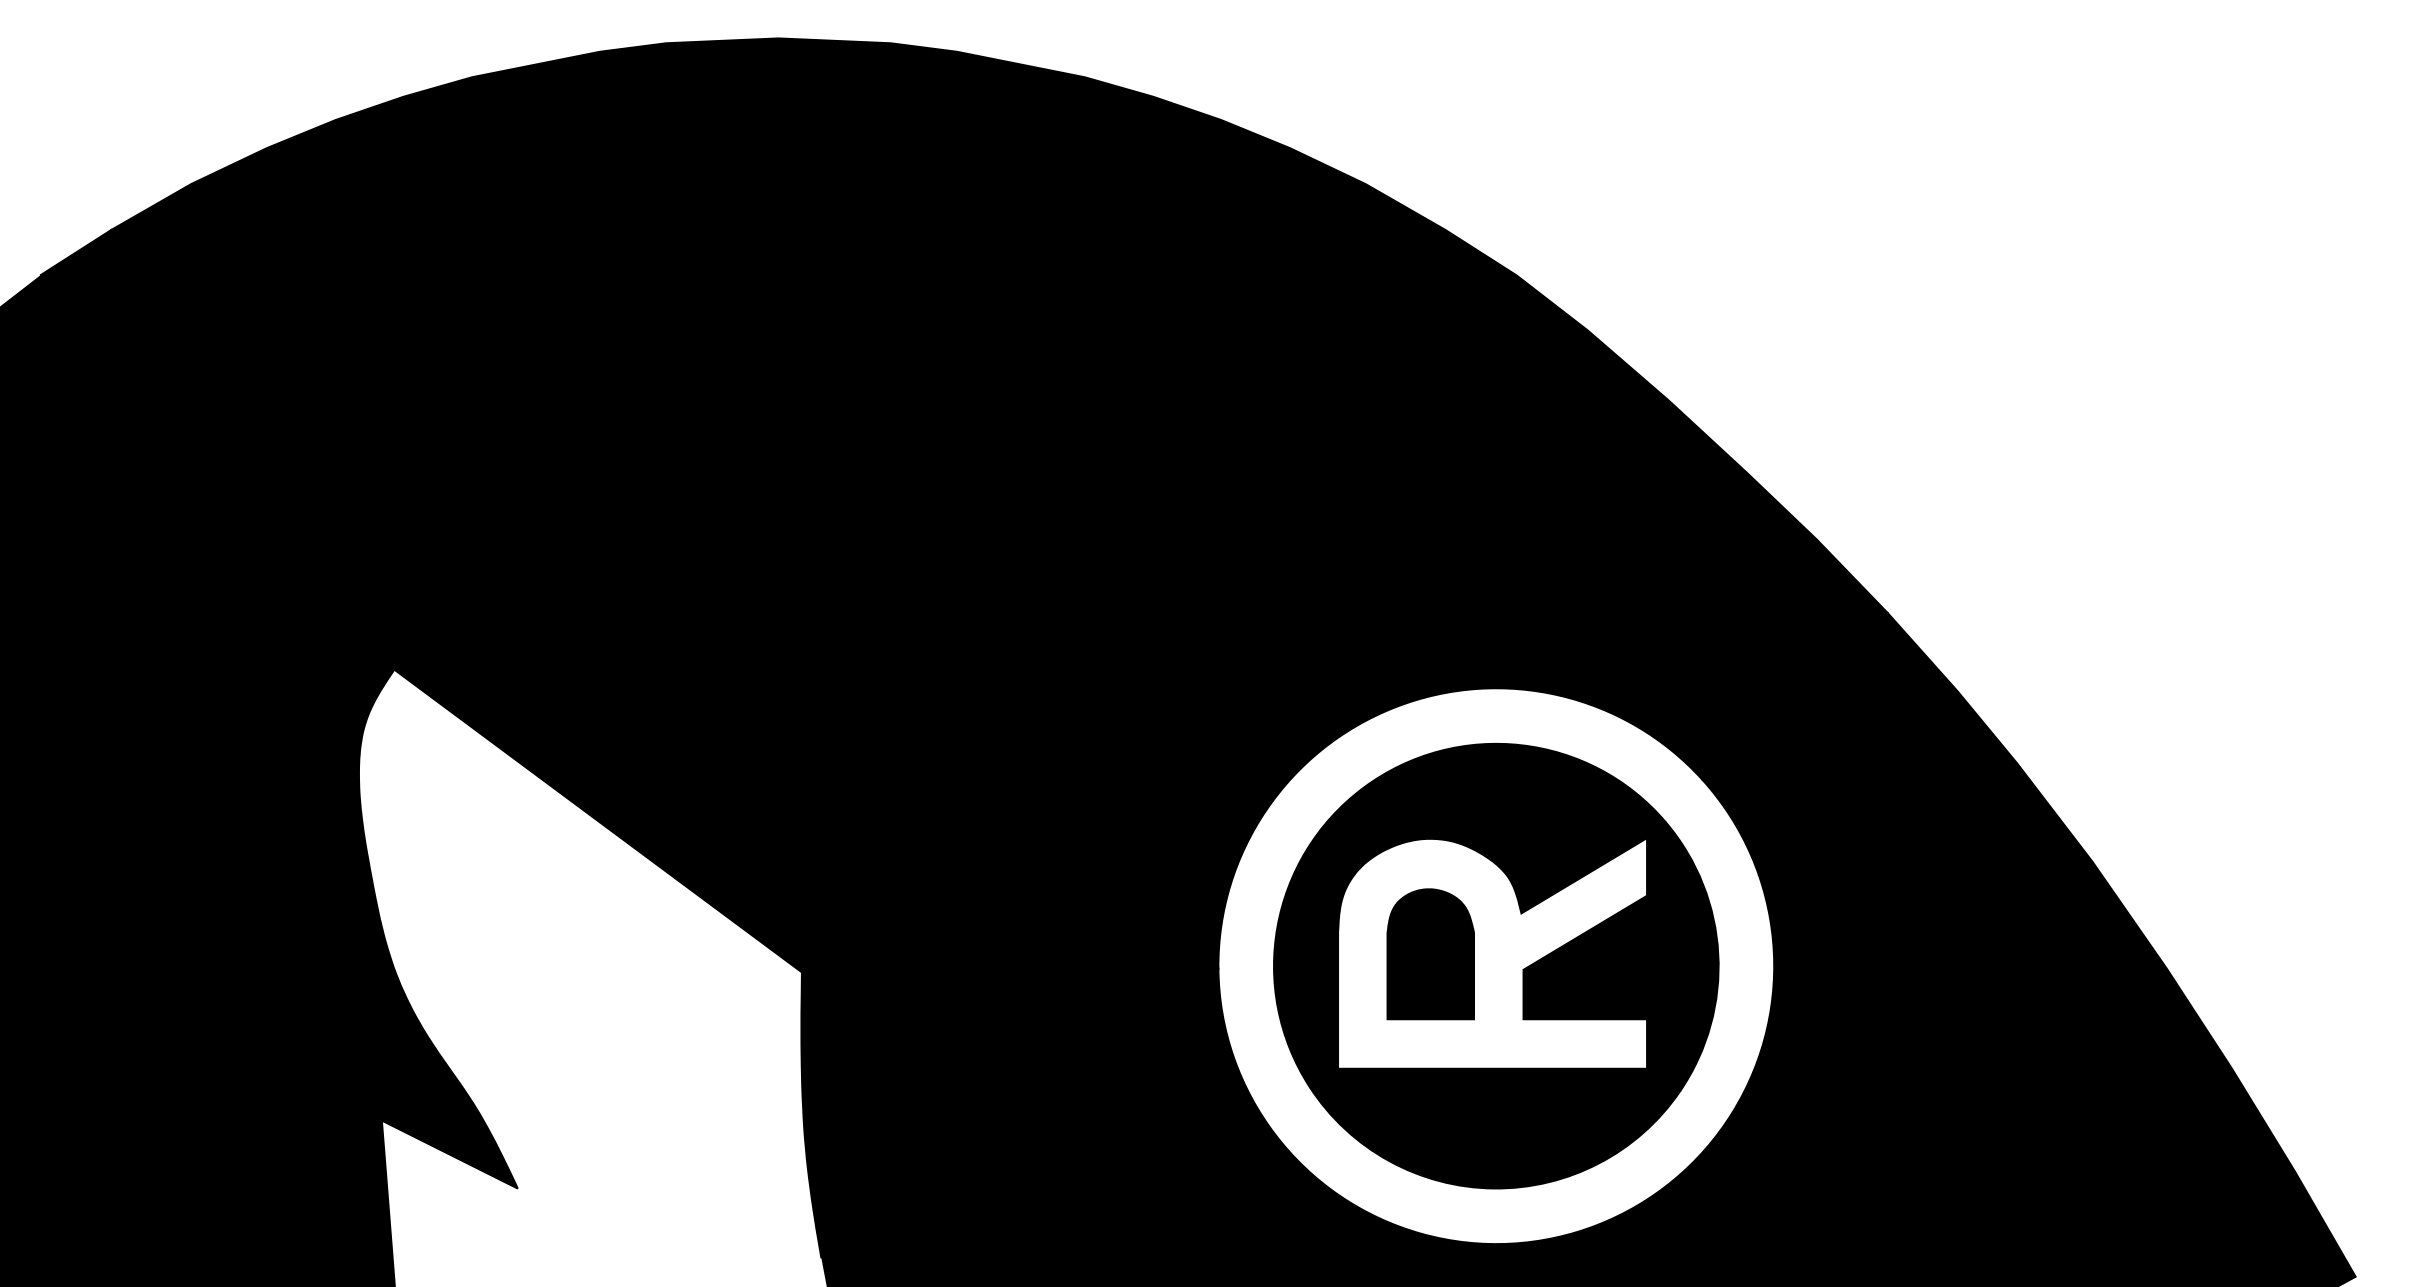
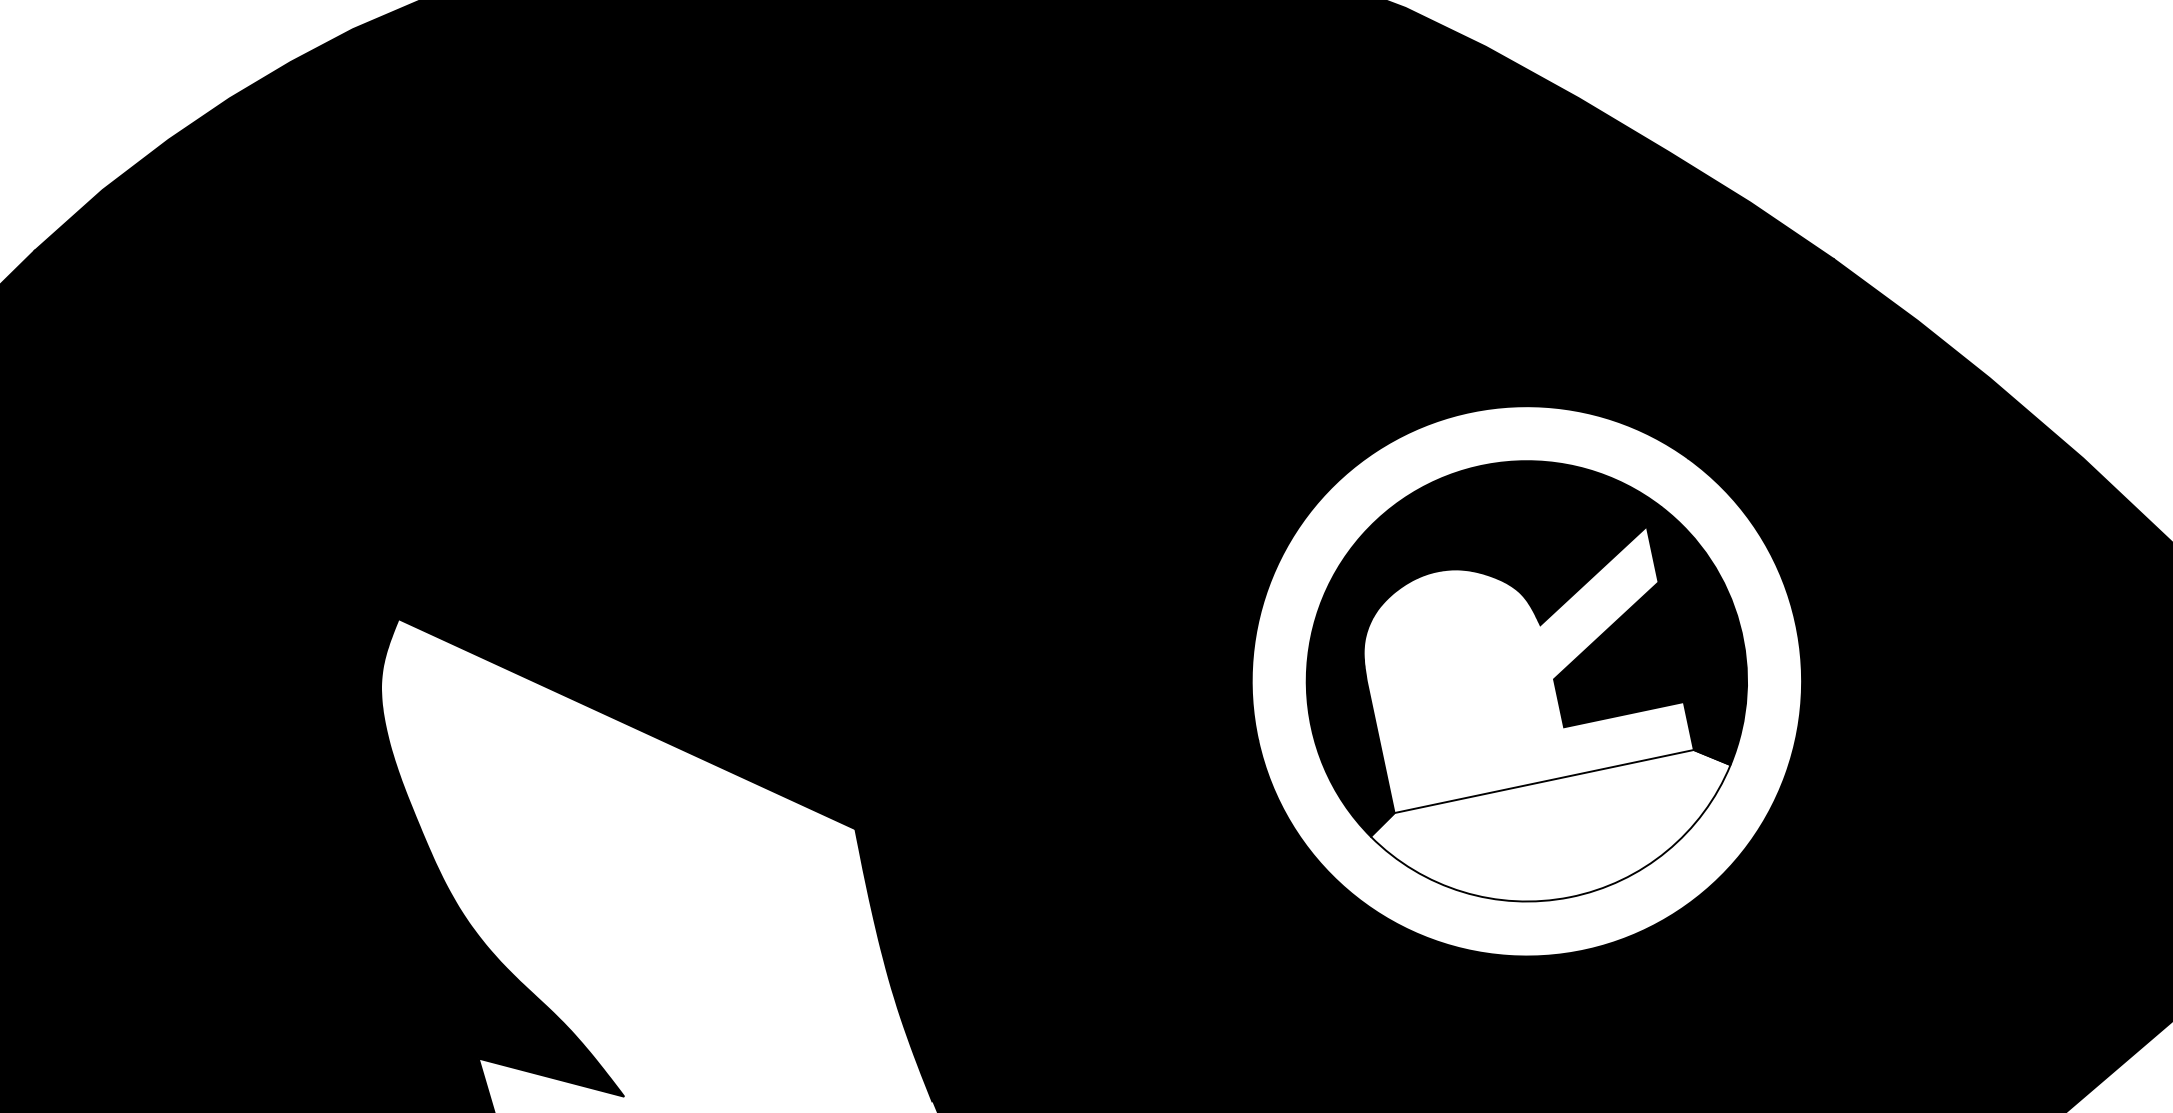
part: (1430, 954) -> (1460, 683), removed
fill: (1494, 1128) -> (1558, 839), removed

